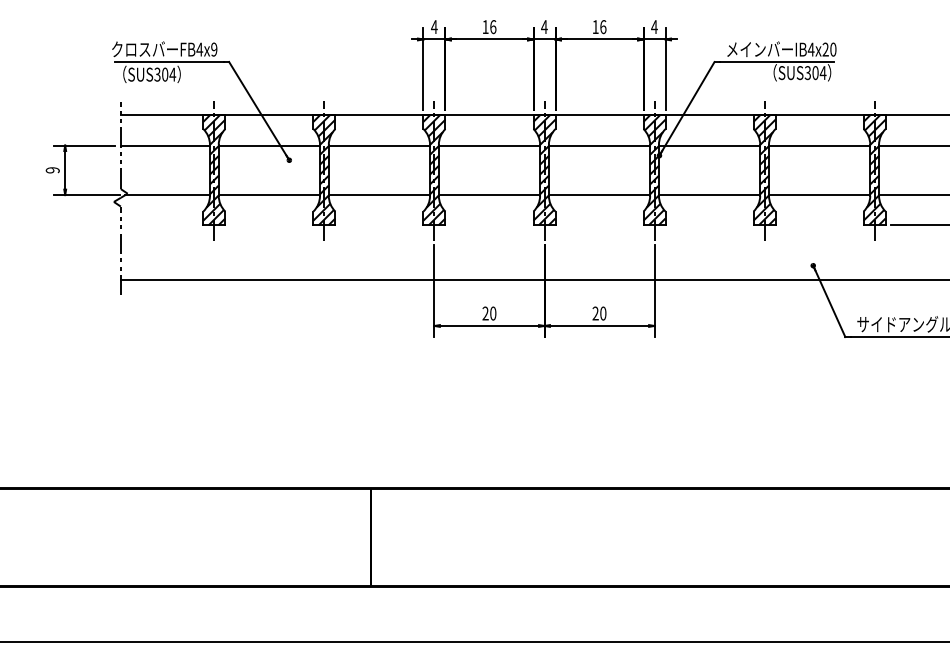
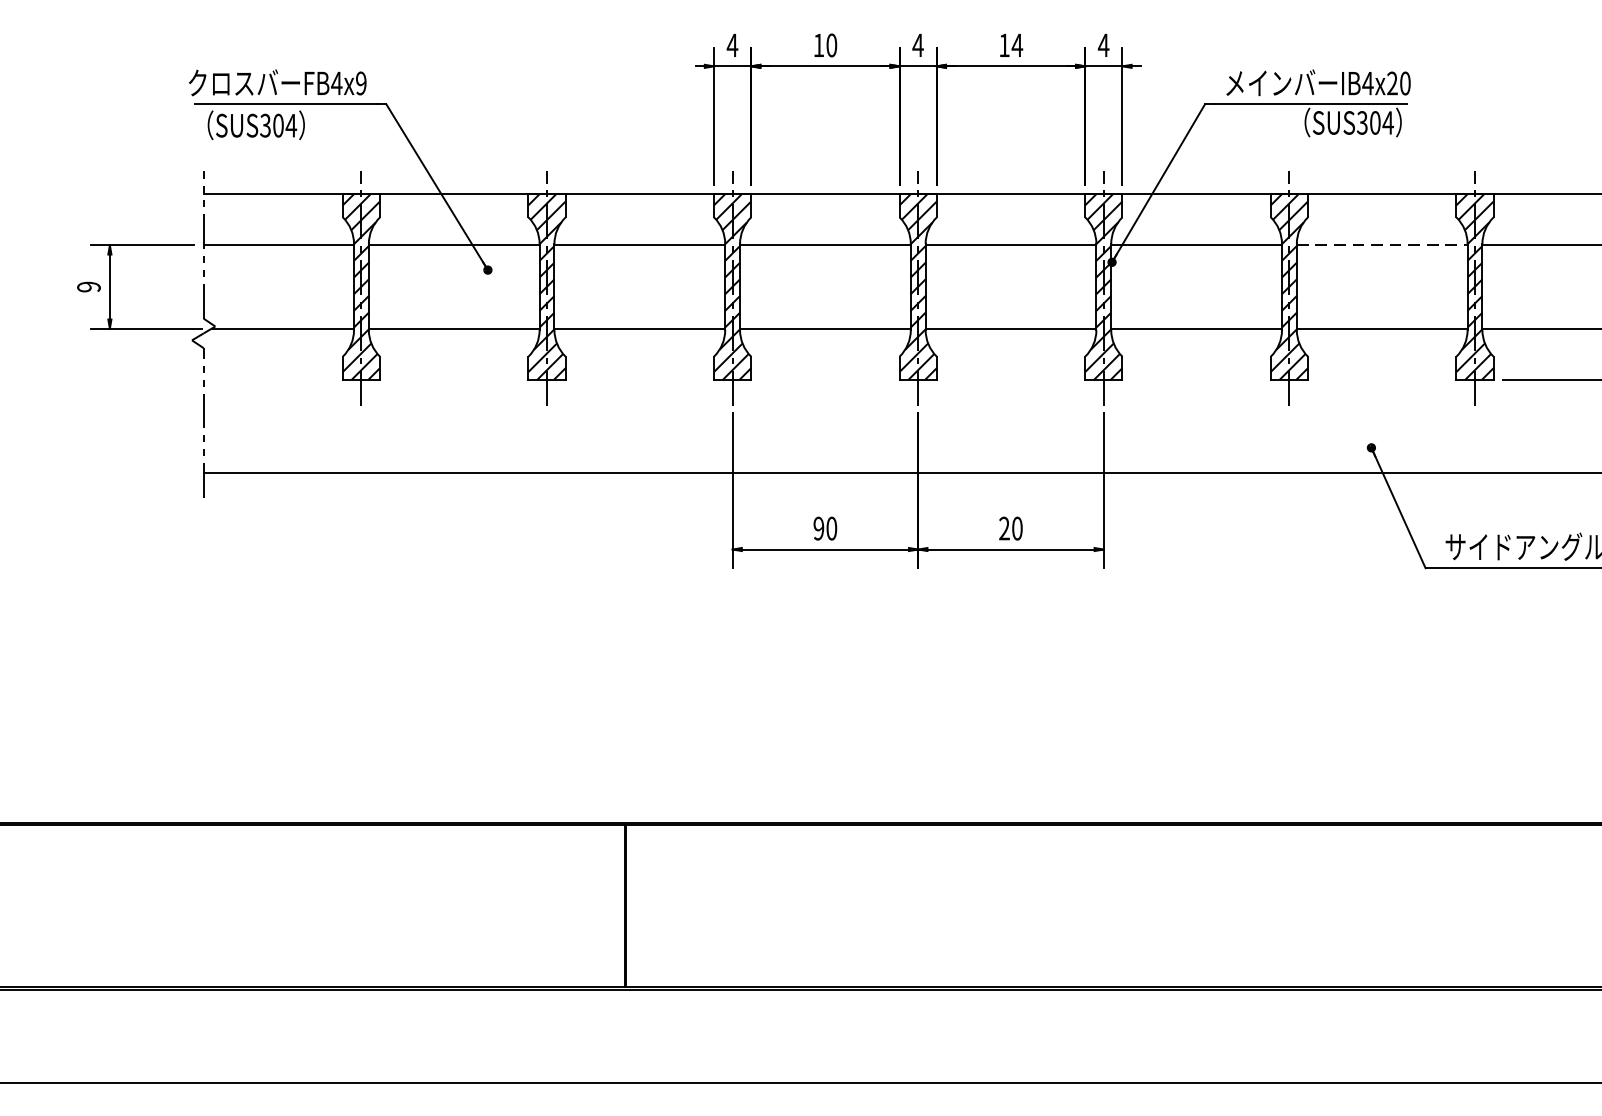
text: (493, 26) -> (832, 44), 16 -> 10
text: (602, 27) -> (1016, 46), 16 -> 14
line: (819, 145) -> (1381, 245), solid -> dashed
text: (485, 313) -> (818, 528), 20 -> 90

